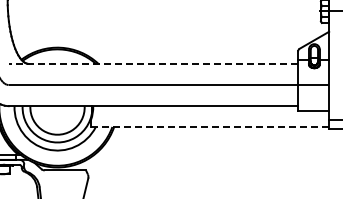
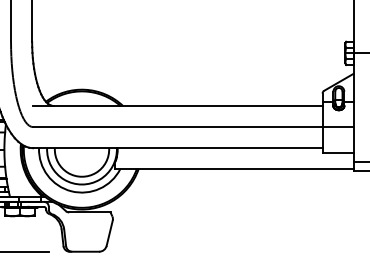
line: (153, 63) -> (177, 105), dashed -> solid
line: (210, 127) -> (234, 169), dashed -> solid

